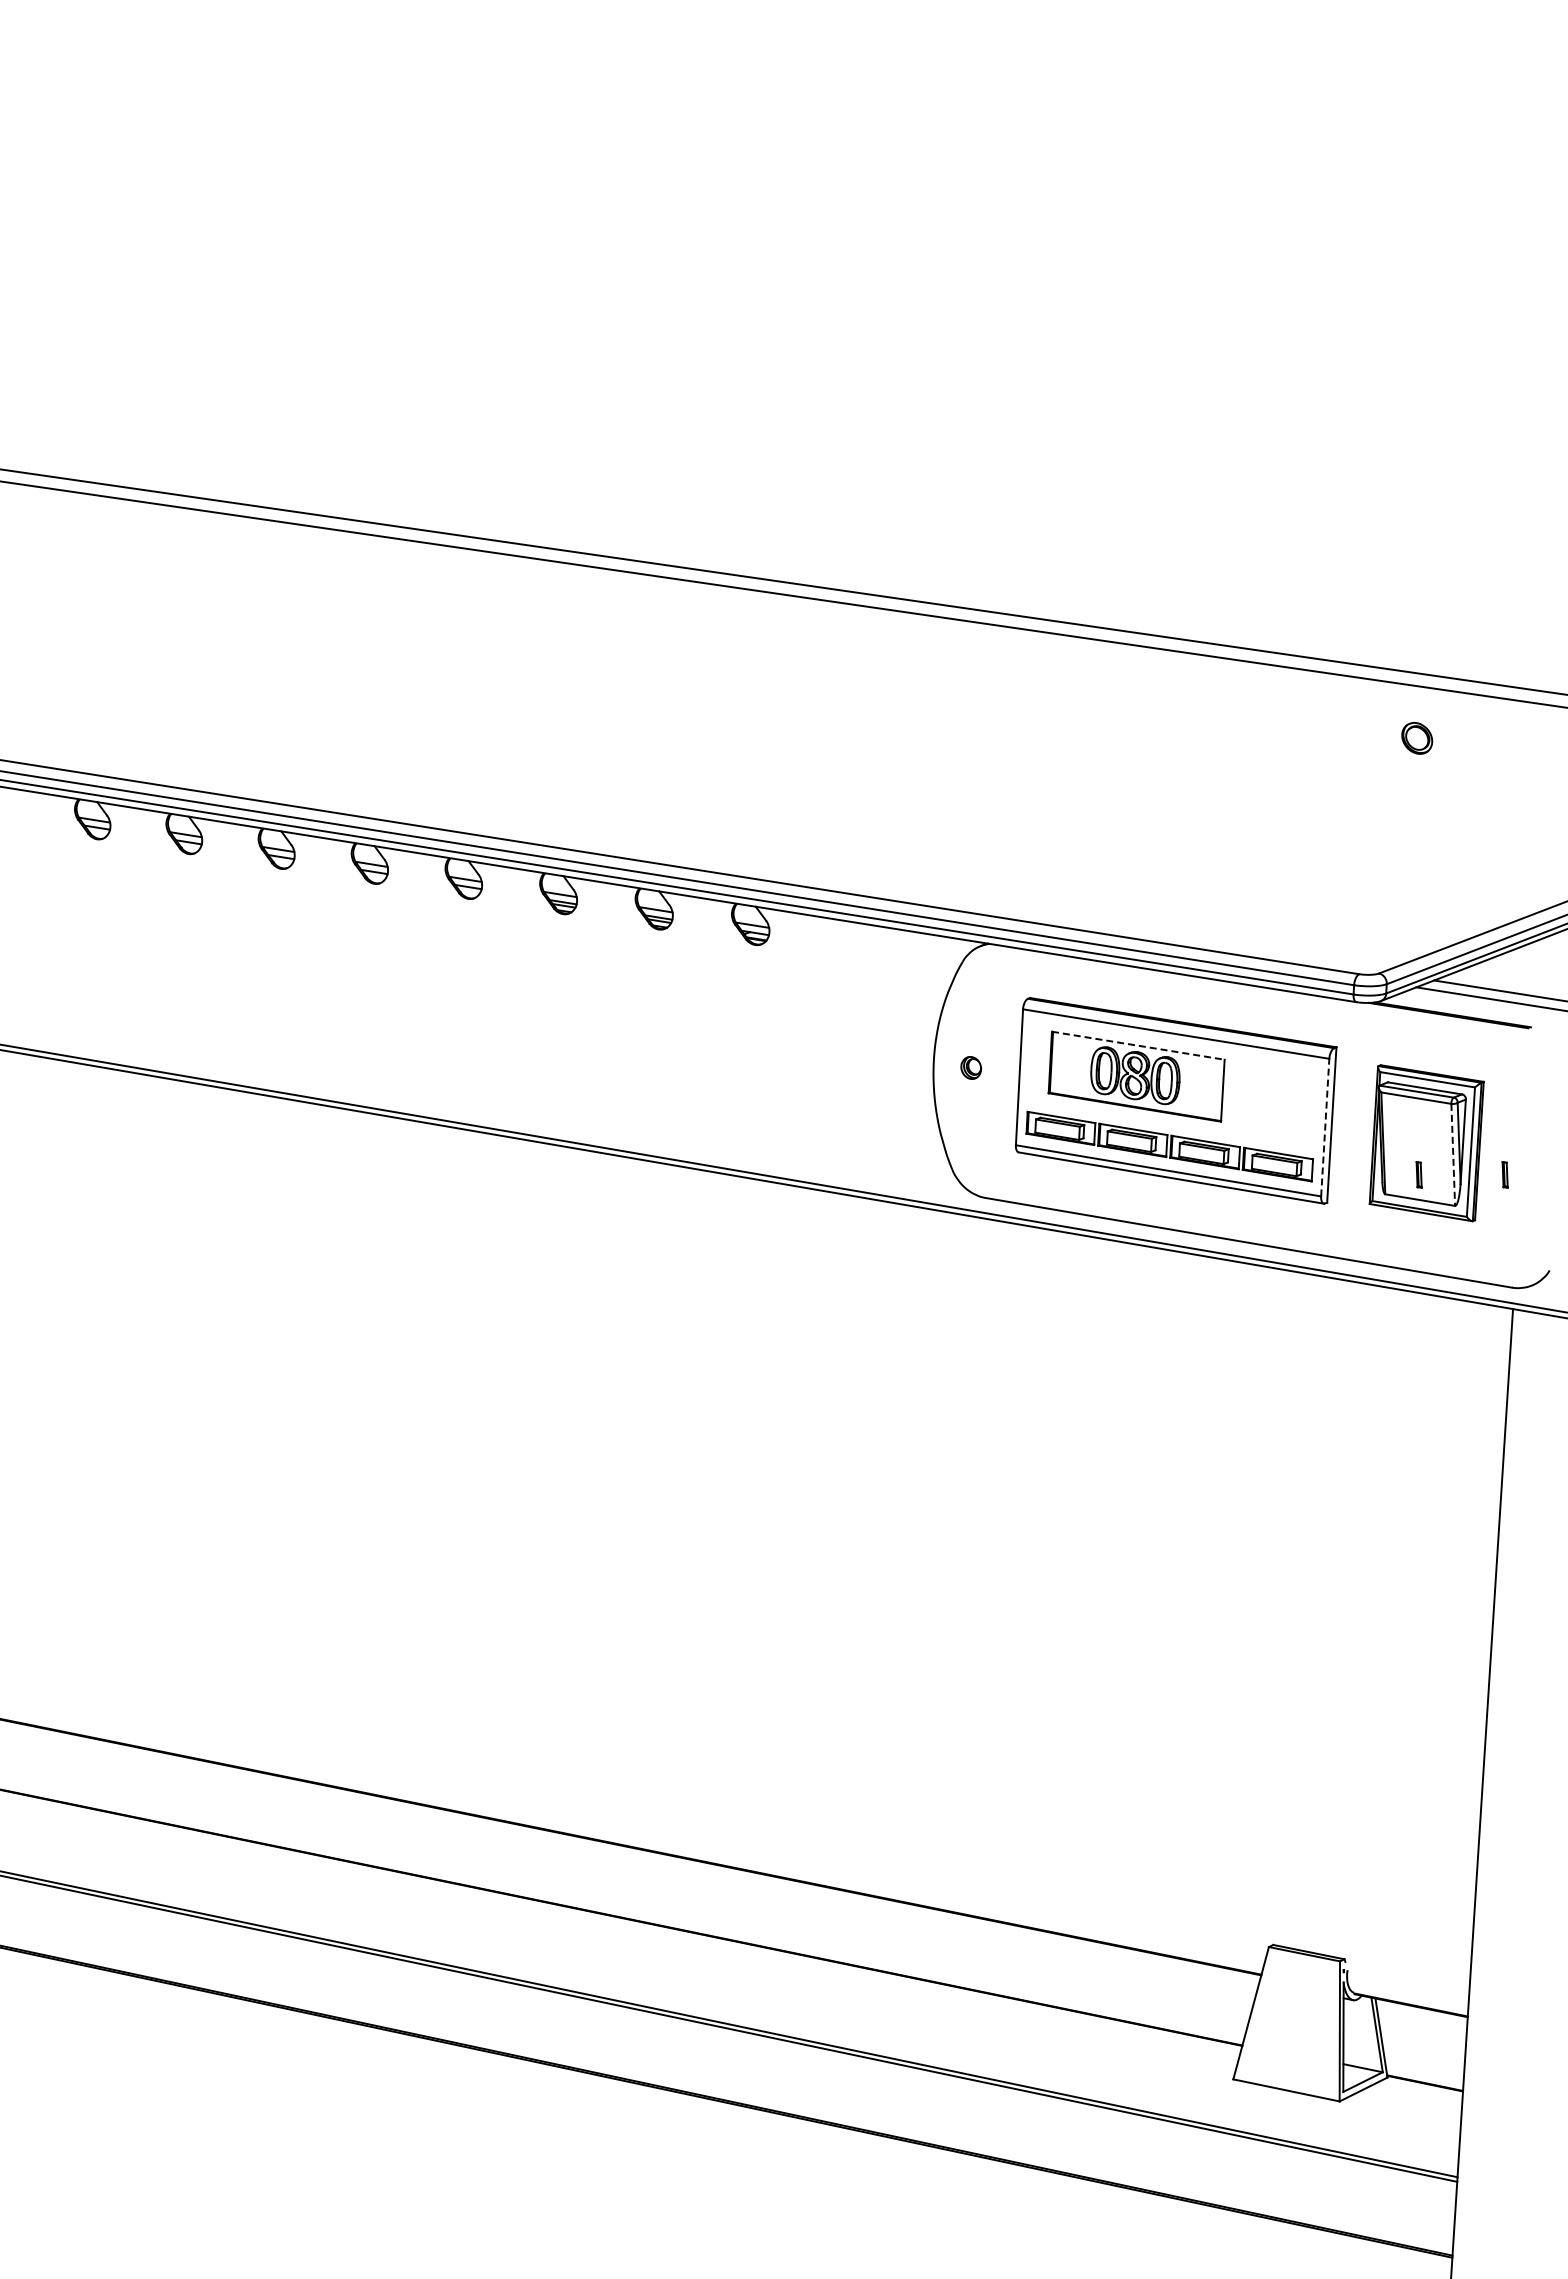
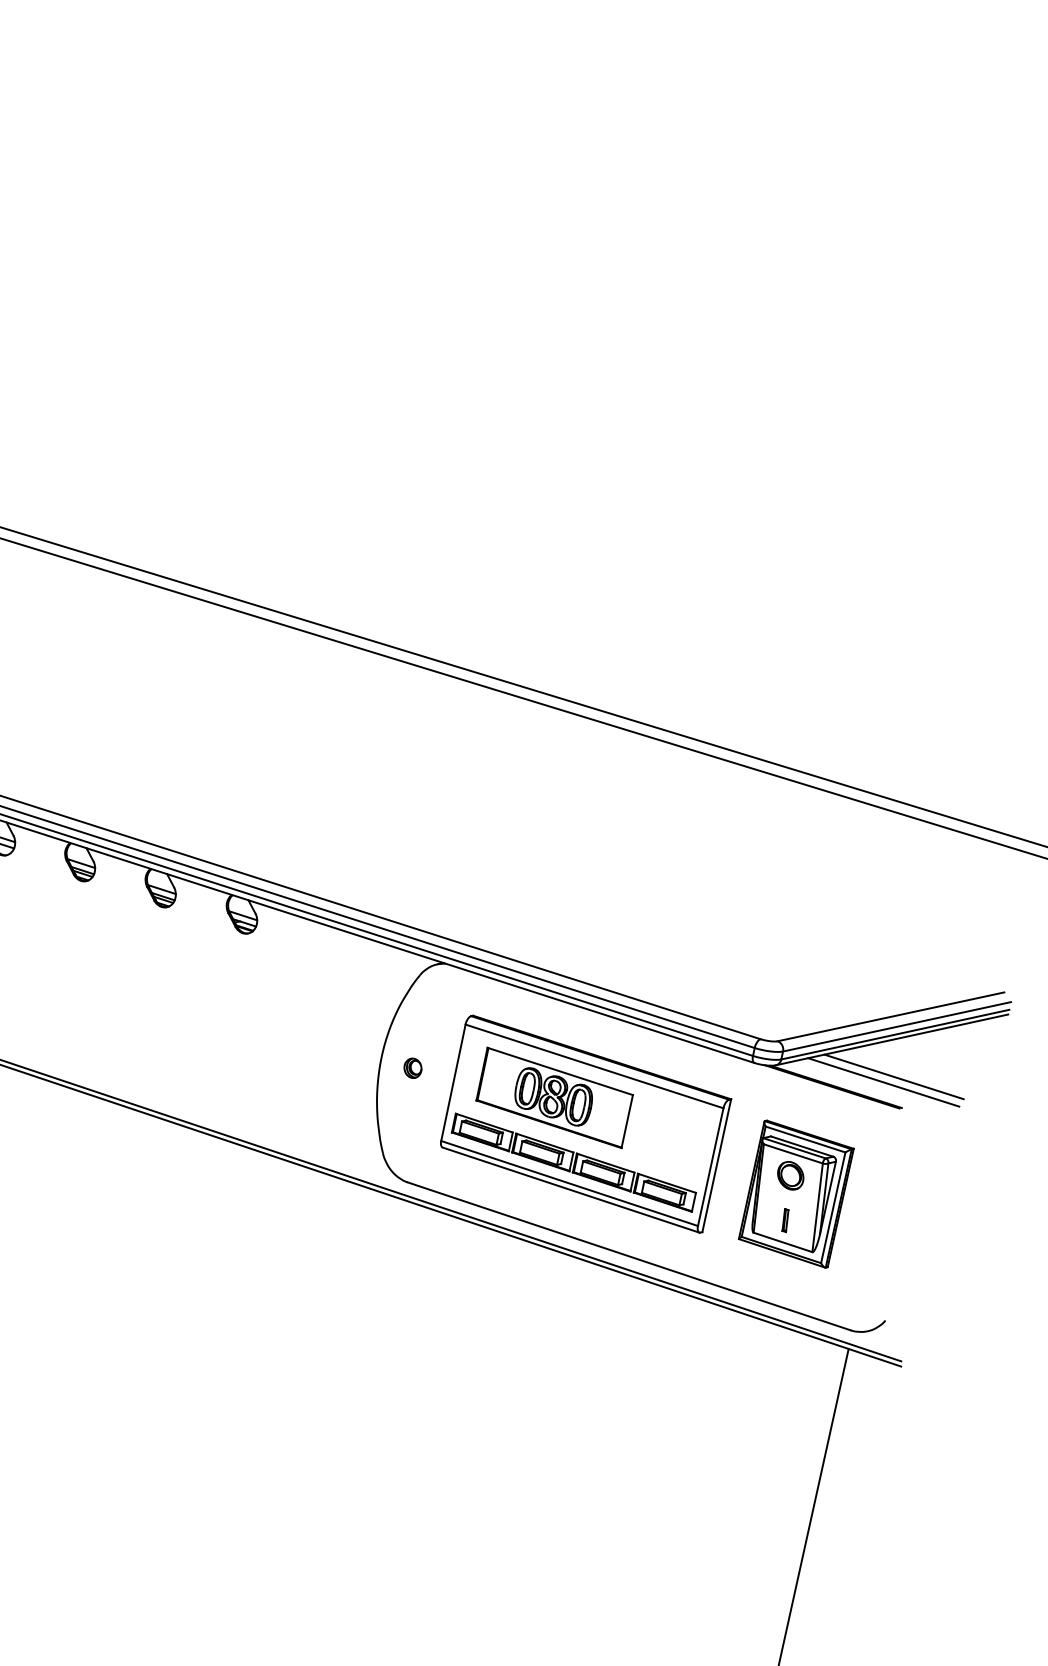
part: (1417, 738) -> (790, 1175), moved
line: (1138, 1045) -> (560, 1071), dashed -> solid
line: (1325, 1127) -> (710, 1167), dashed -> solid
line: (1453, 1155) -> (817, 1208), dashed -> solid
part: (1504, 1174) -> (859, 1231), removed

